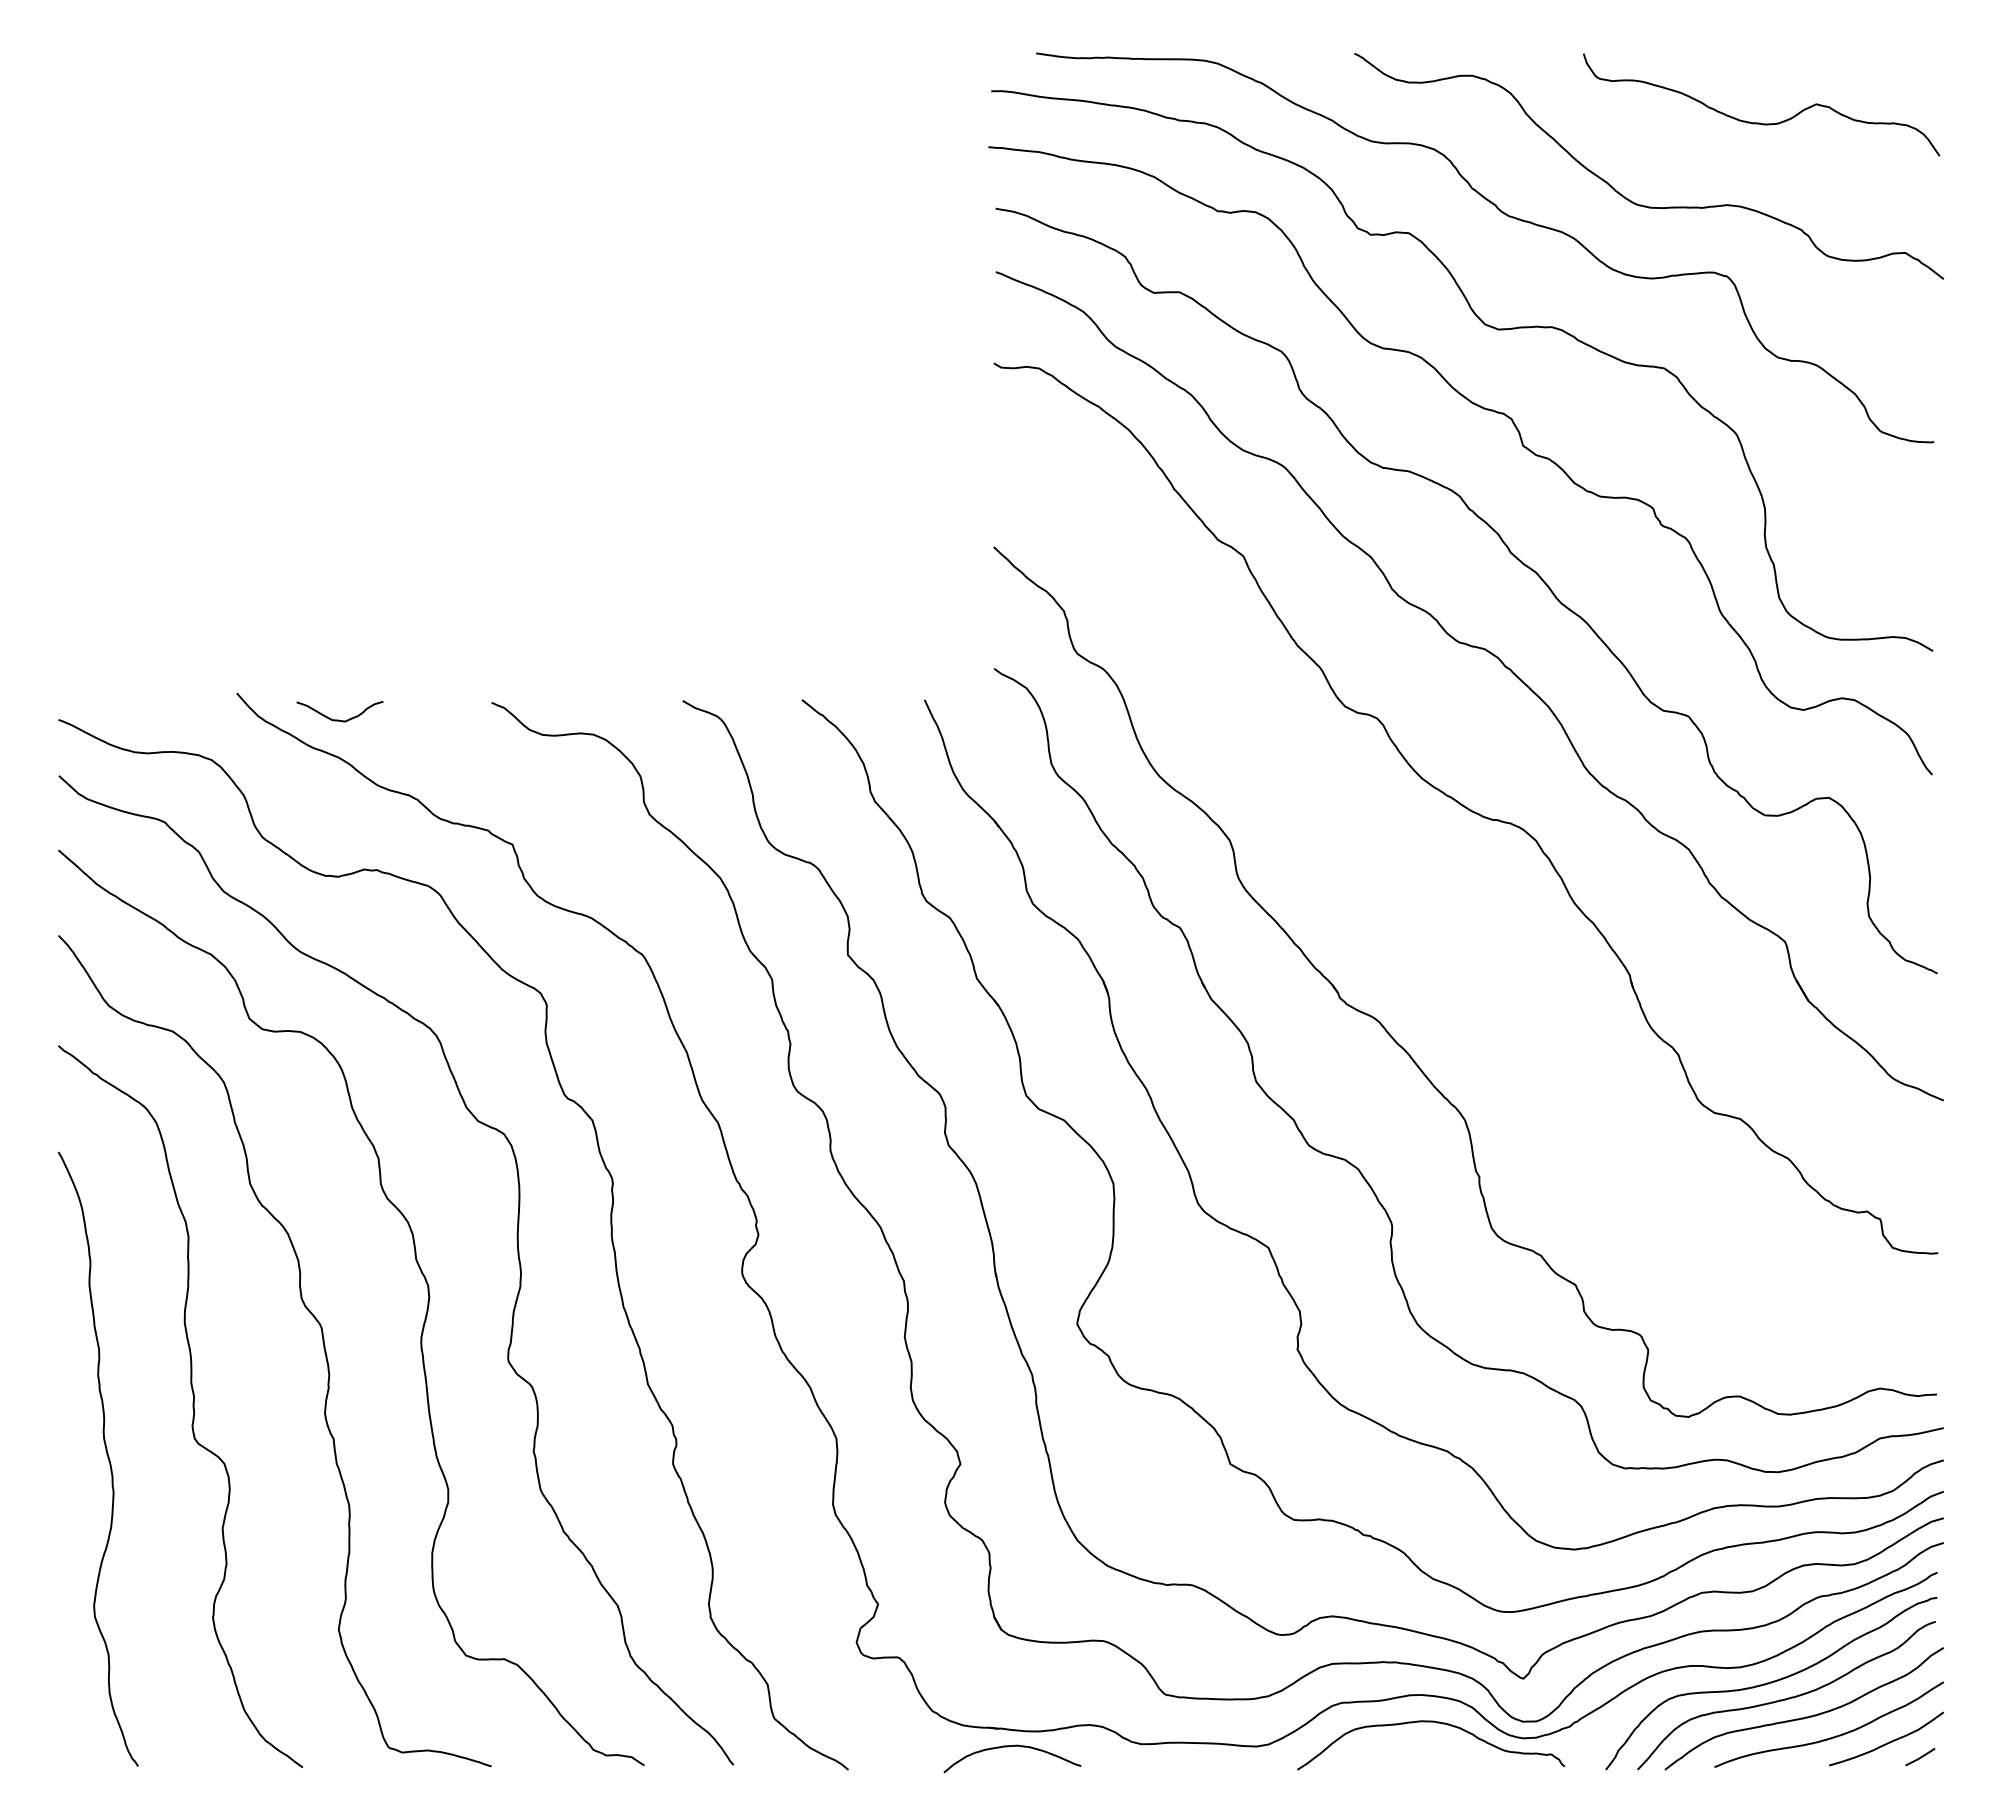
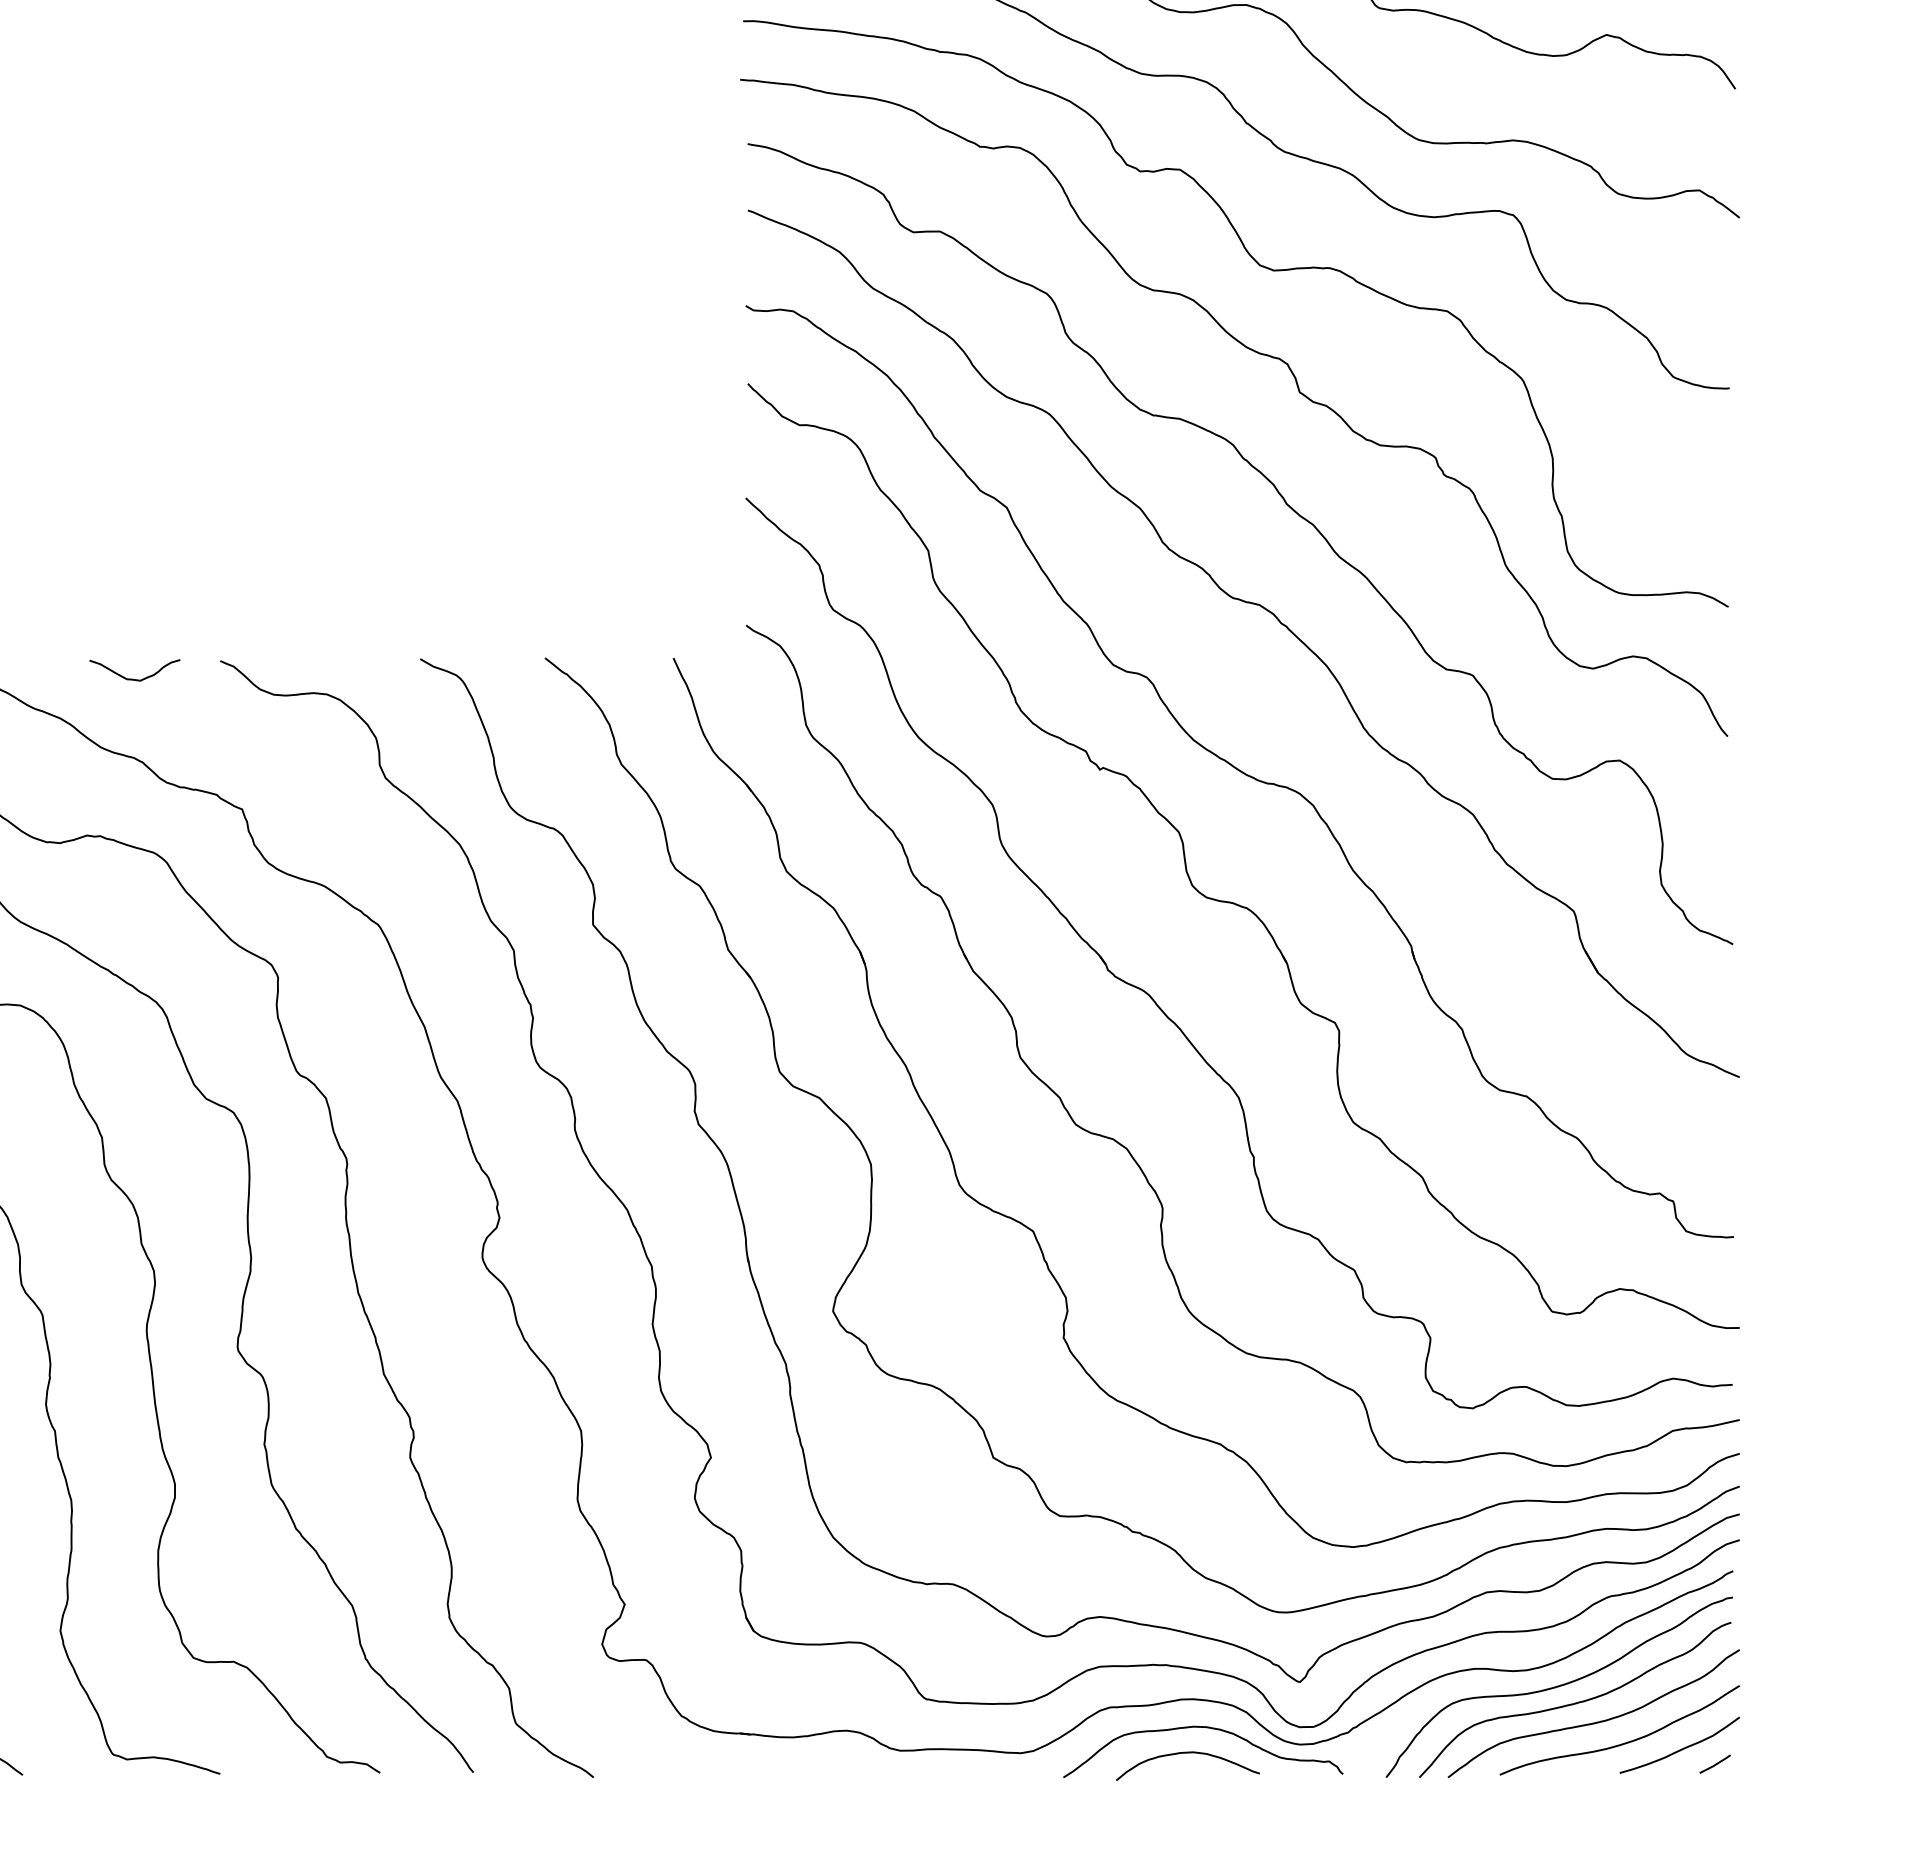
curve: (339, 719) -> (134, 678), moved
part: (1457, 932) -> (1230, 901), added
curve: (1008, 1747) -> (1183, 1754), moved

